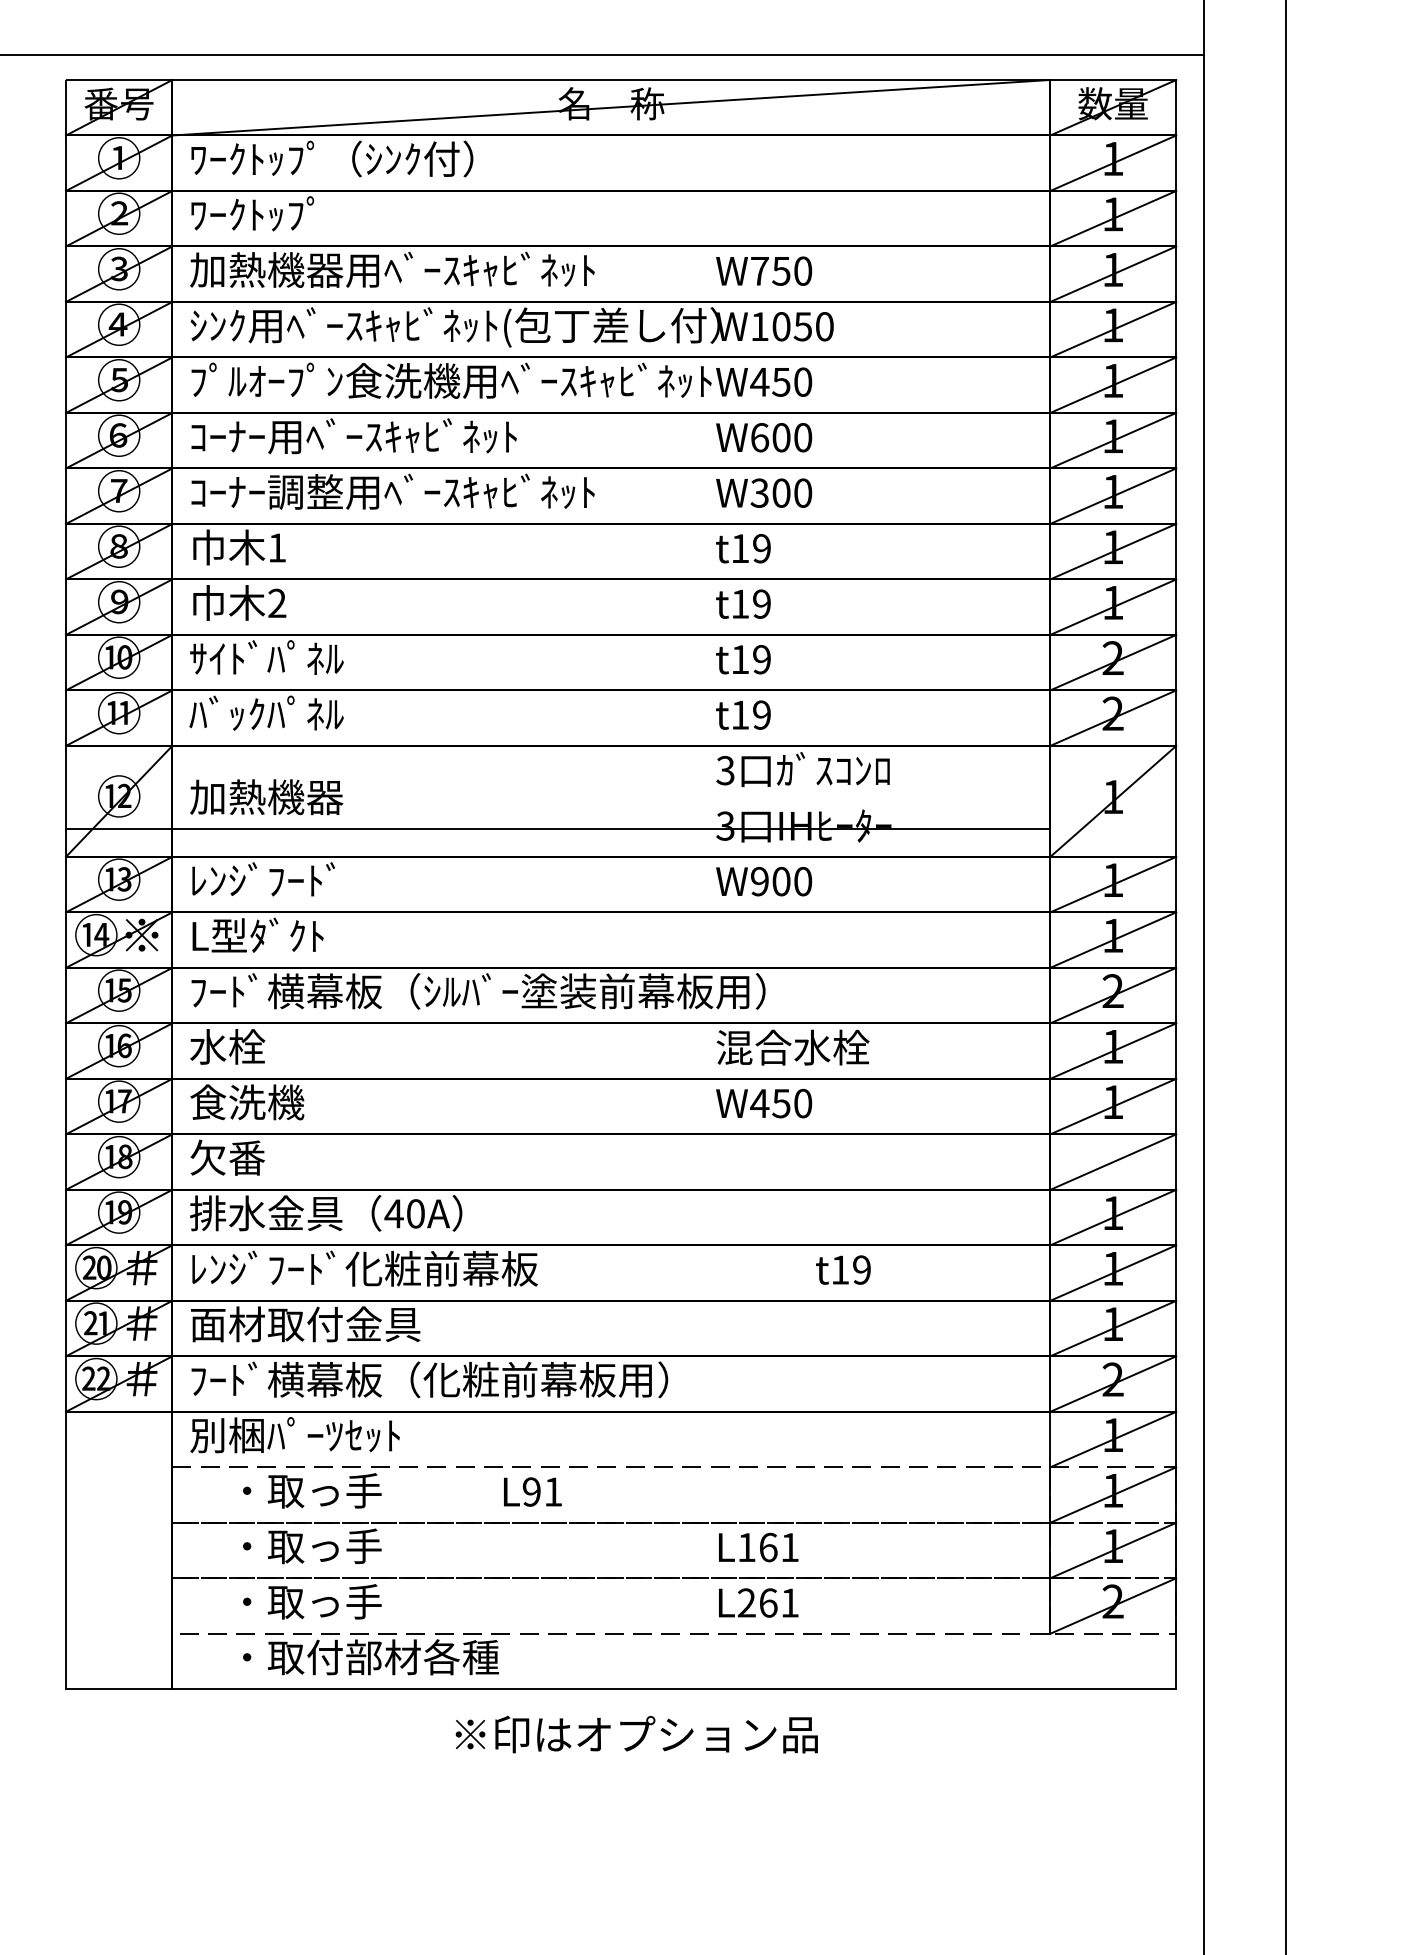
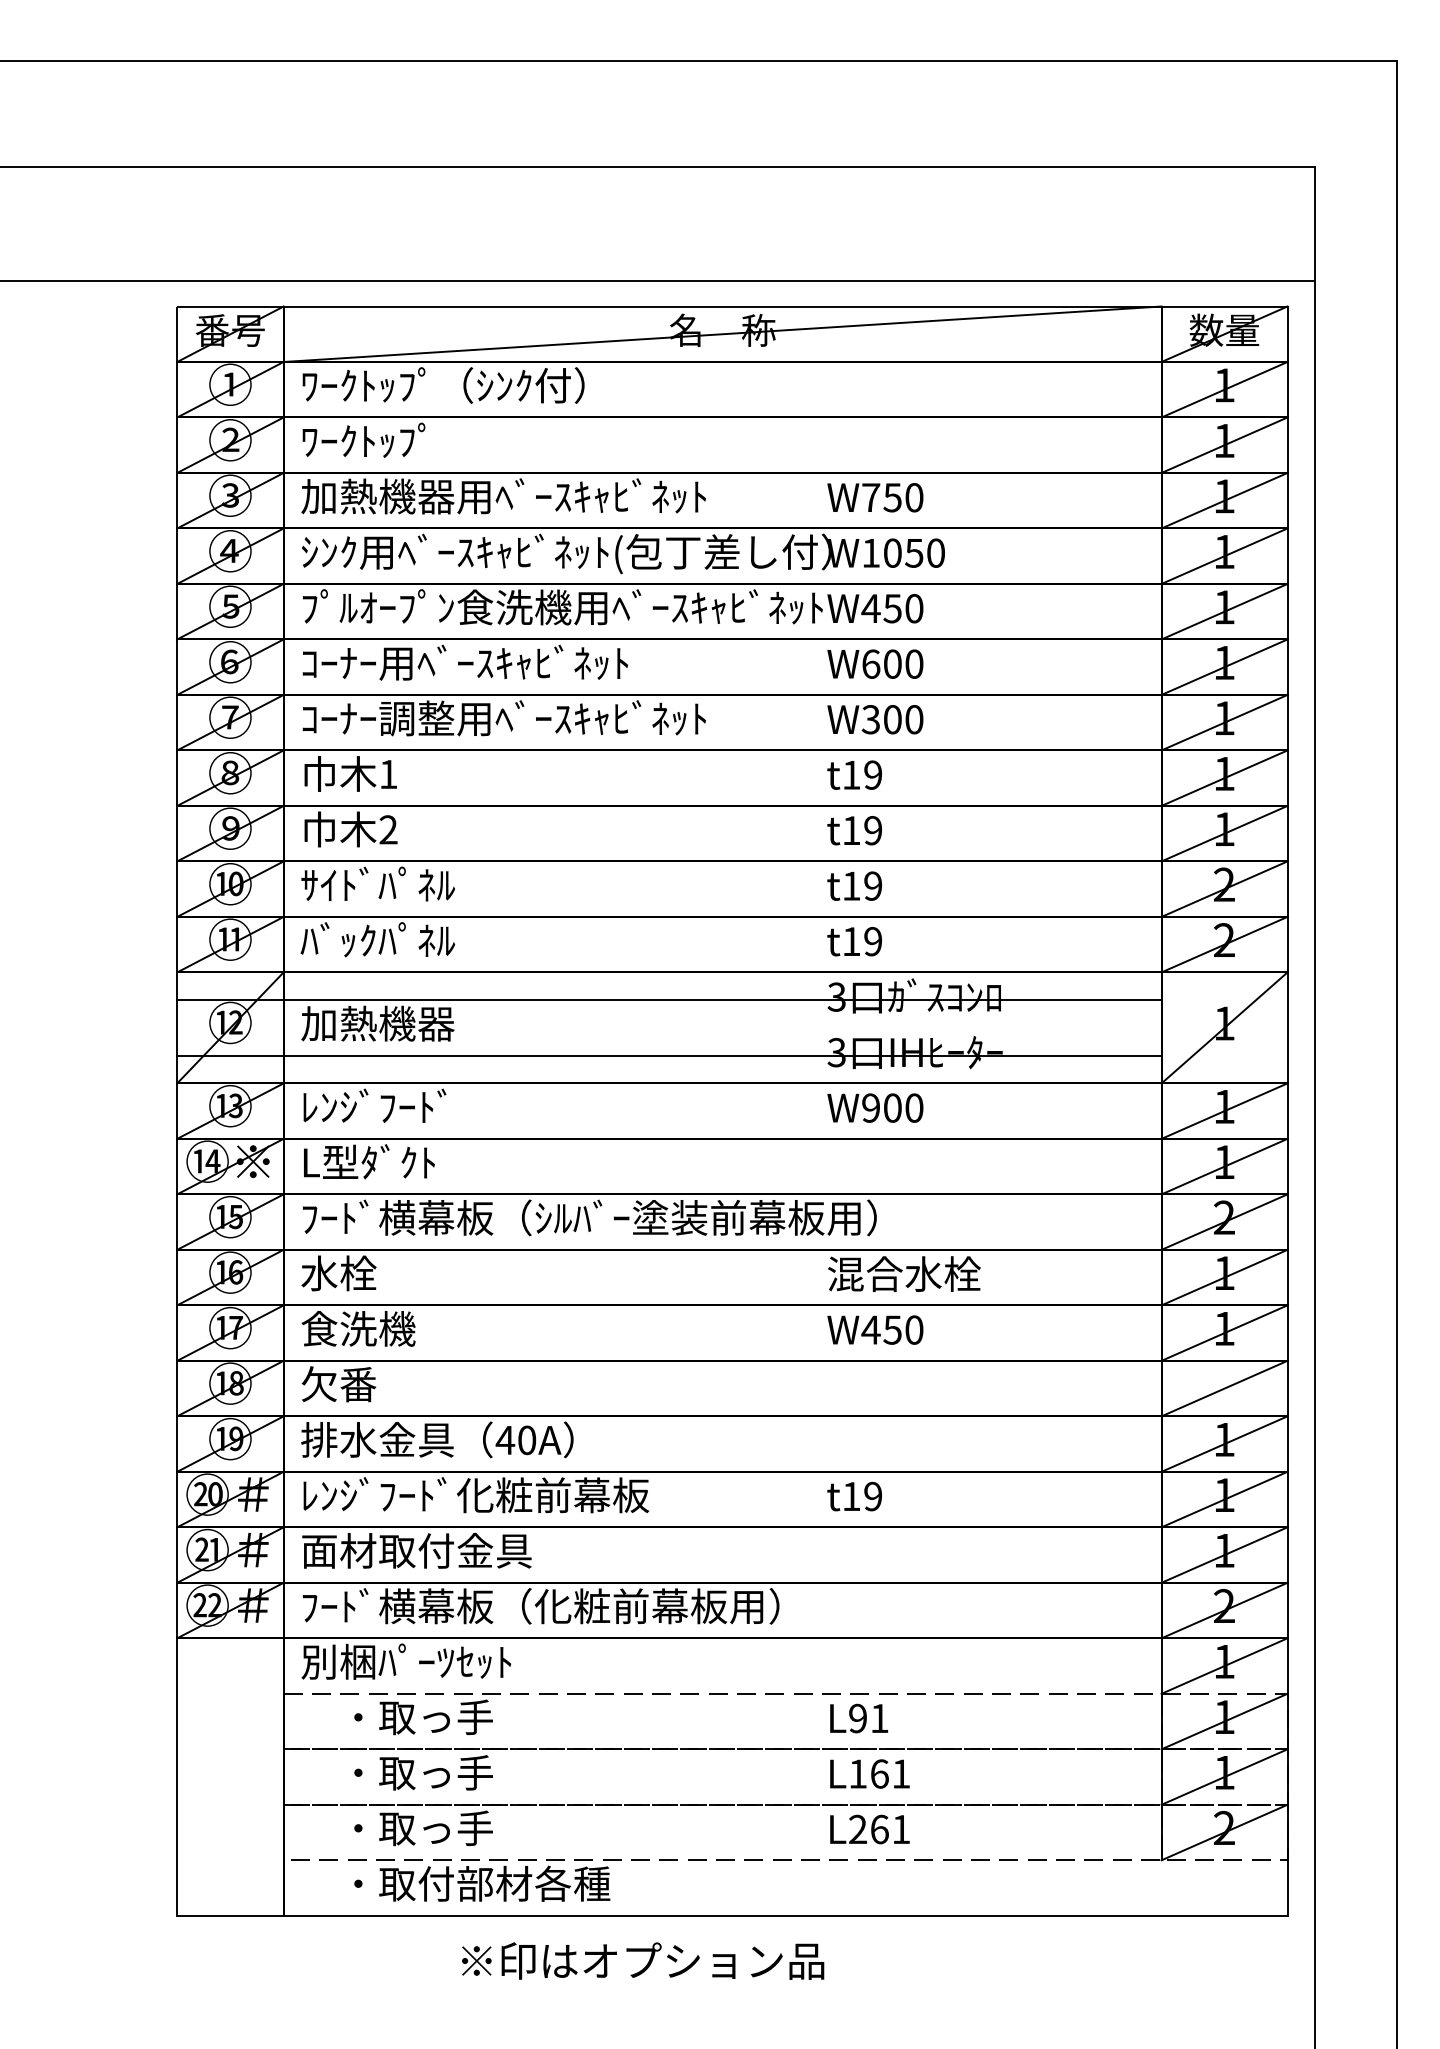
line: (558, 774) -> (669, 1000), added
text: (843, 1270) -> (854, 1496), moved
text: (533, 1492) -> (859, 1718), moved
text: (637, 1734) -> (643, 1960), moved

